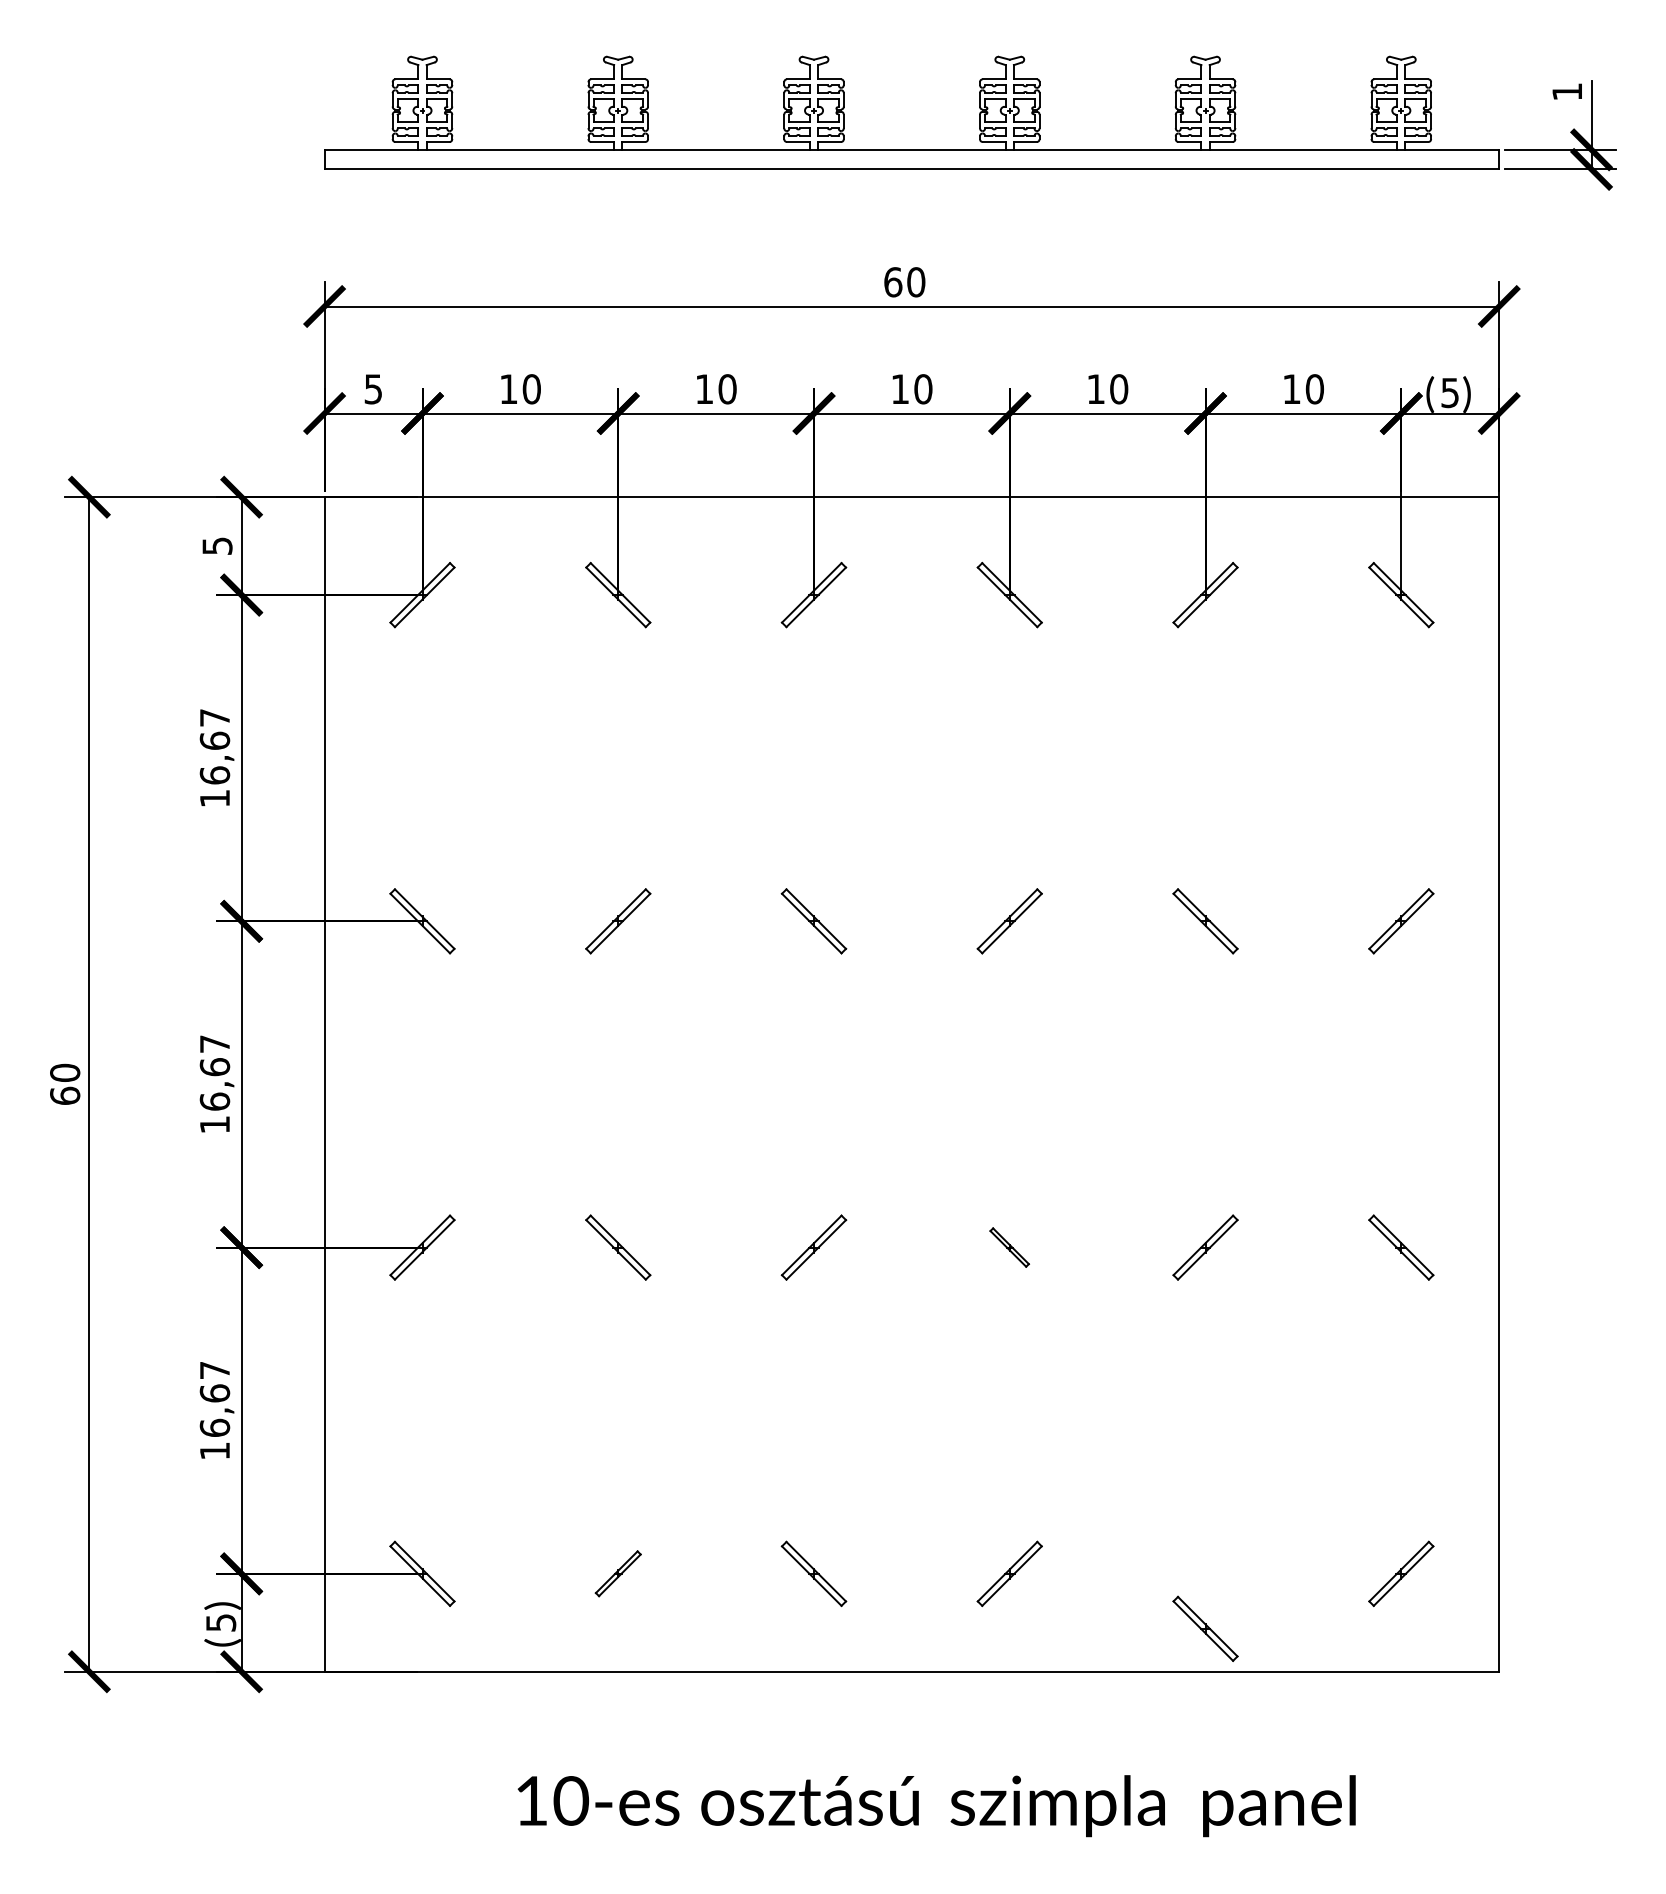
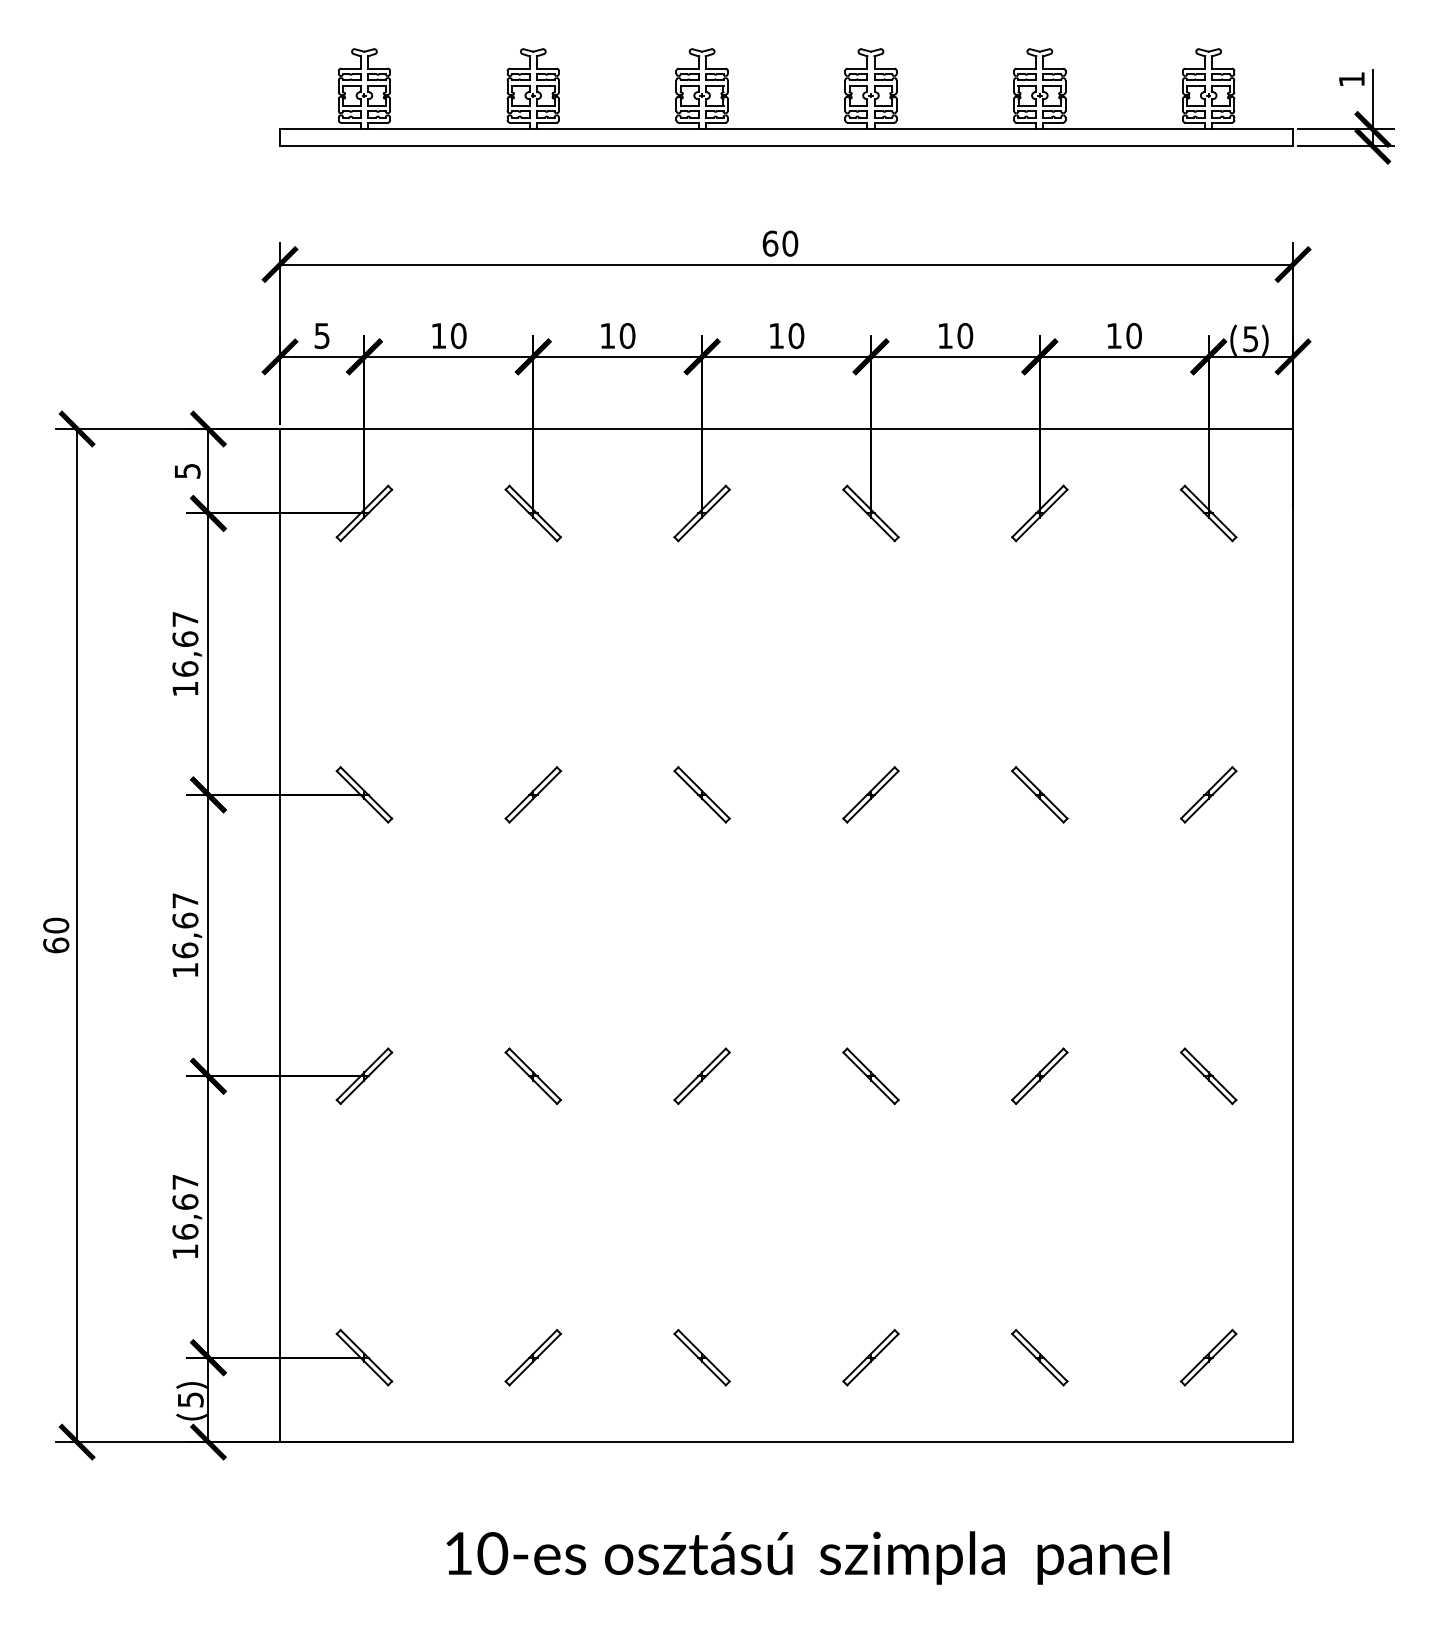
part: (1009, 1247) -> (870, 1076), size x1.67
part: (618, 1573) -> (533, 1357), size x1.43
part: (1205, 1628) -> (1039, 1357), moved

